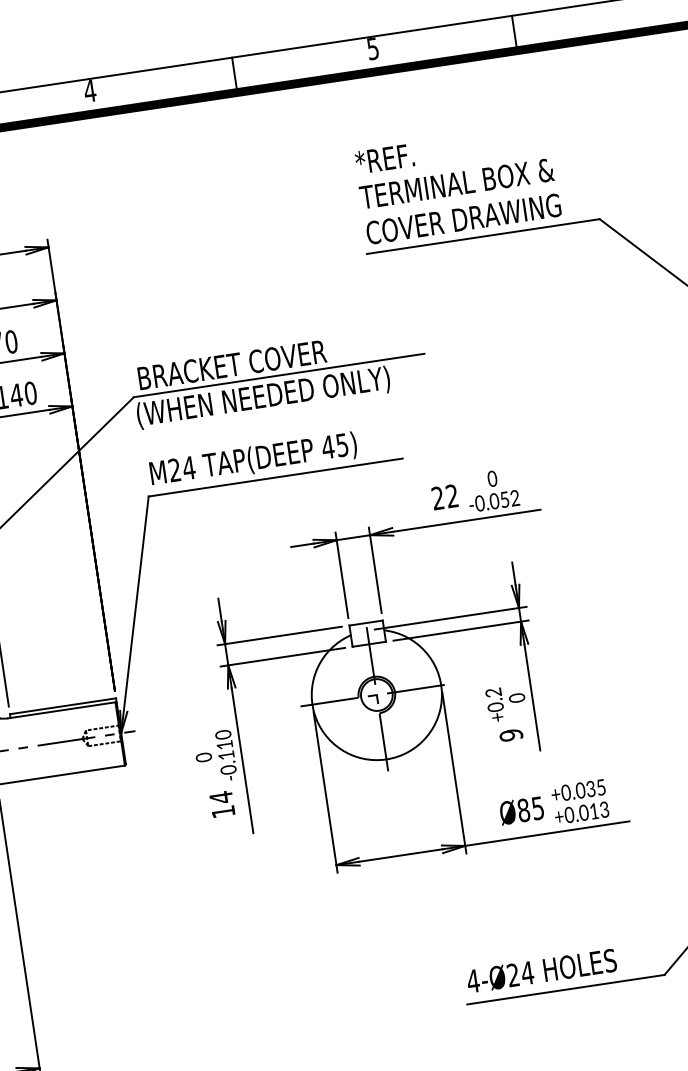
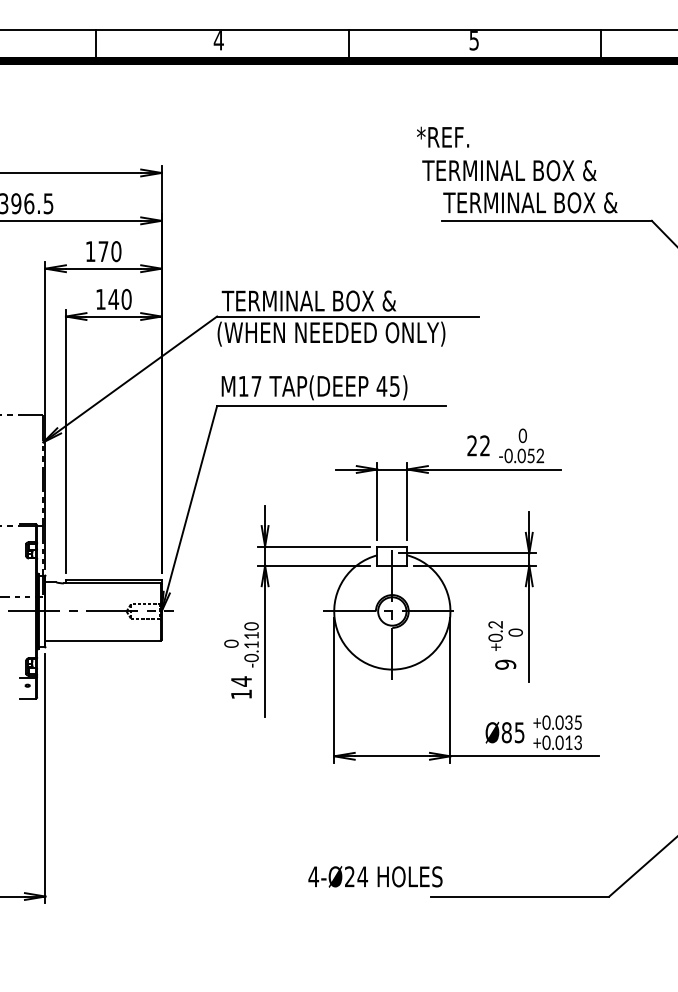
text: (385, 157) -> (443, 136), moved
text: (456, 183) -> (509, 170), moved
text: (463, 218) -> (531, 202), COVER DRAWING -> TERMINAL BOX &
text: (232, 364) -> (308, 300), BRACKET COVER -> TERMINAL BOX &
text: (181, 468) -> (249, 385), M24 -> M17
text: (541, 970) -> (375, 876), moved

